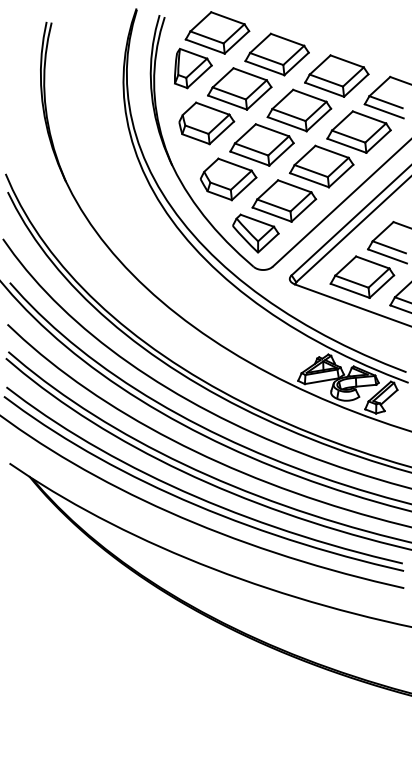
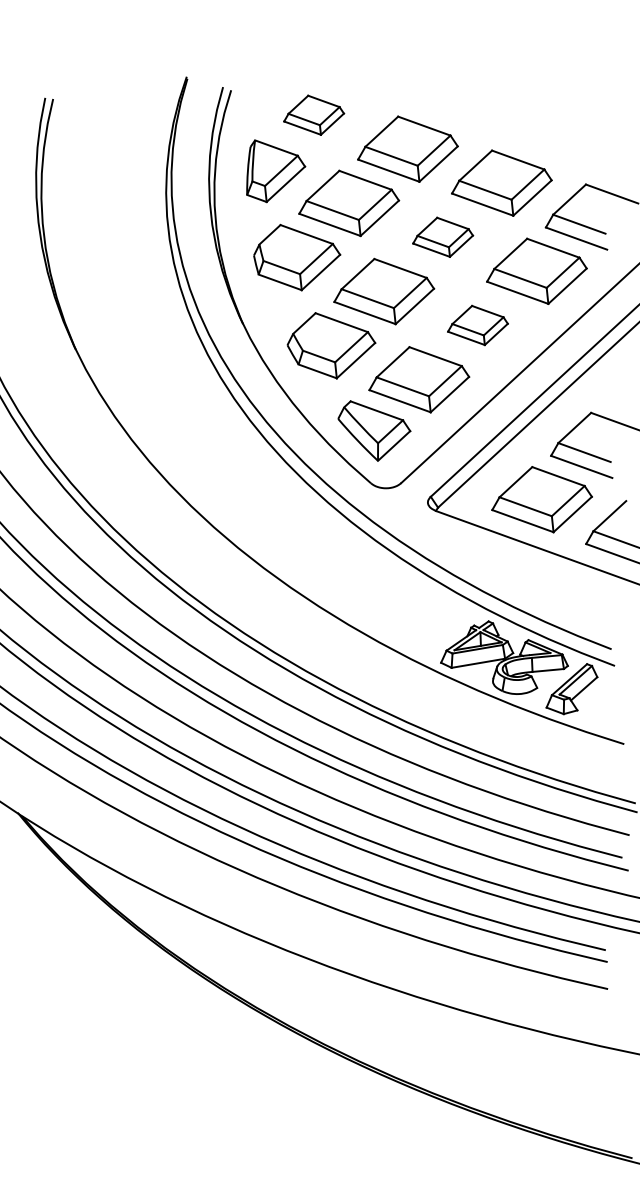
part: (217, 32) -> (314, 114), size x0.6
part: (299, 110) -> (443, 237), size x0.6
part: (321, 166) -> (477, 325), size x0.6

